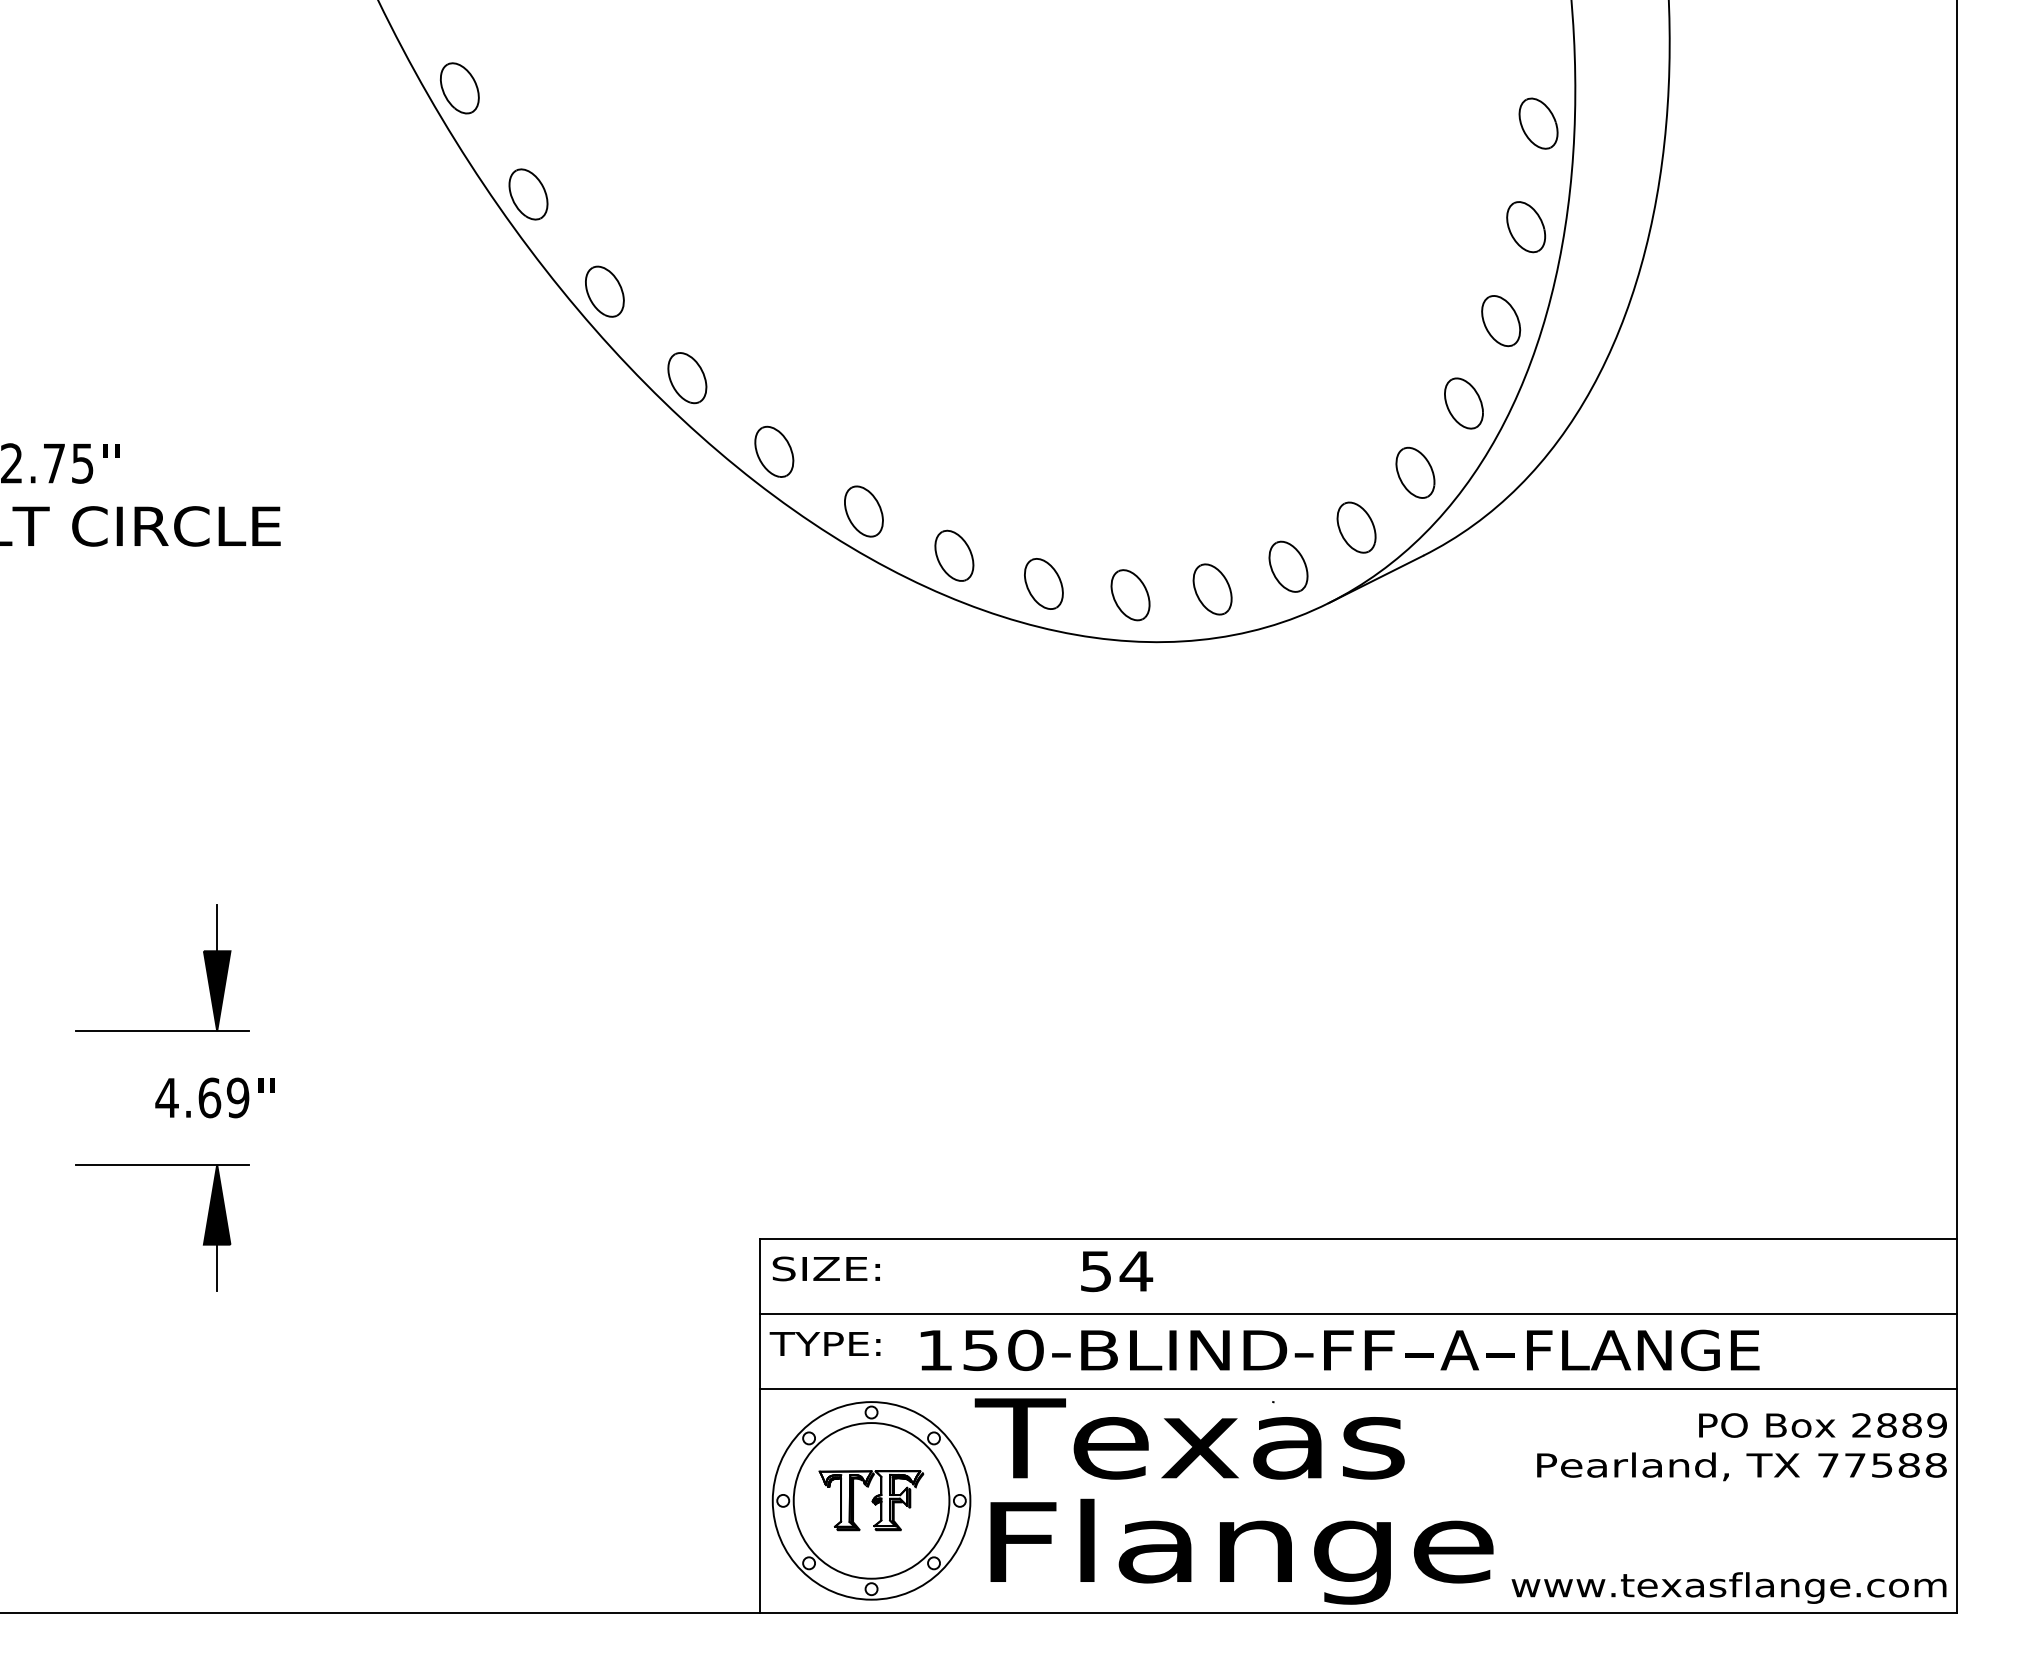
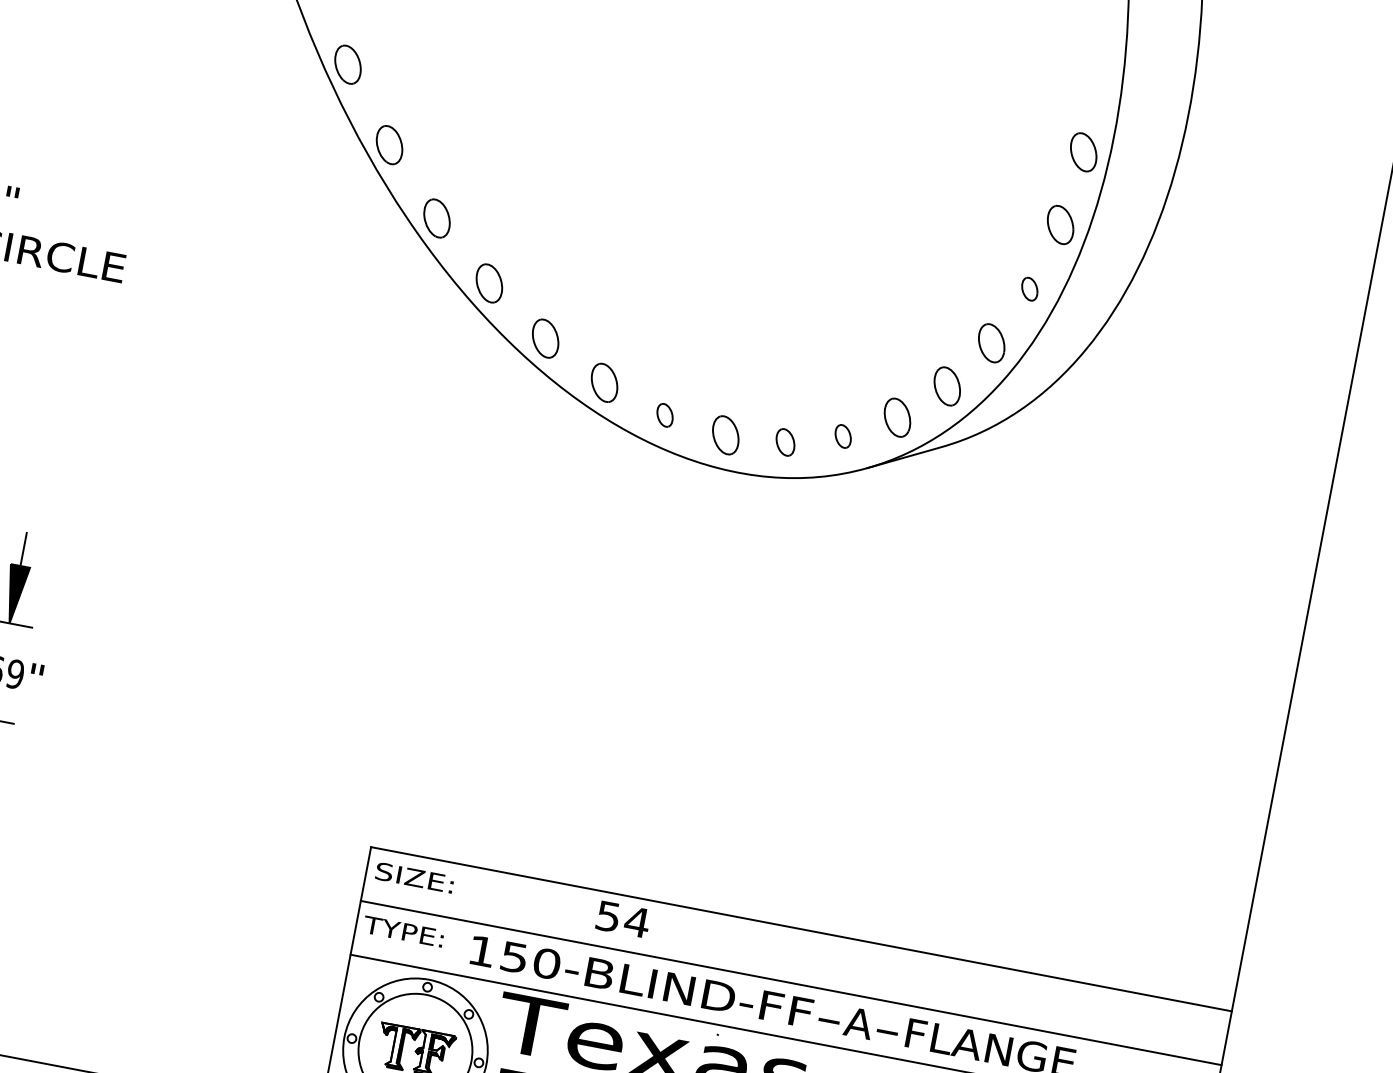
part: (1501, 321) -> (1029, 289), size x0.6
part: (1288, 566) -> (843, 436), size x0.6
part: (1043, 583) -> (664, 414), size x0.6
part: (1212, 589) -> (785, 442), size x0.7

